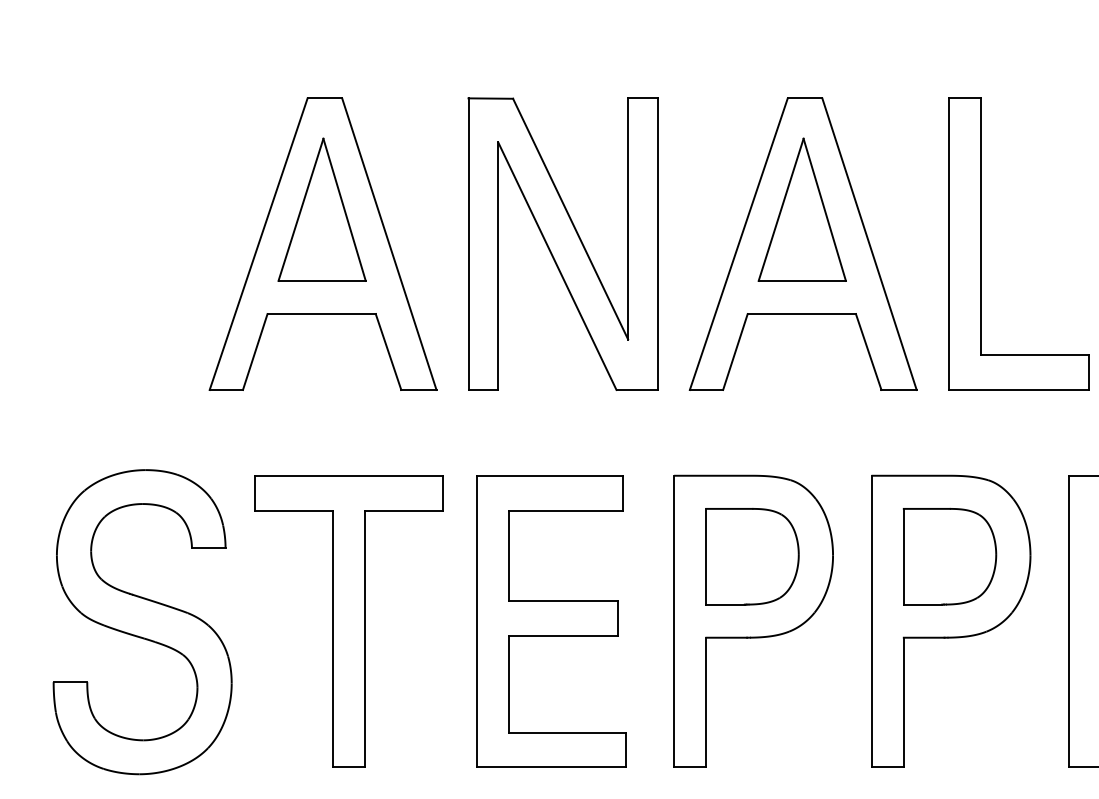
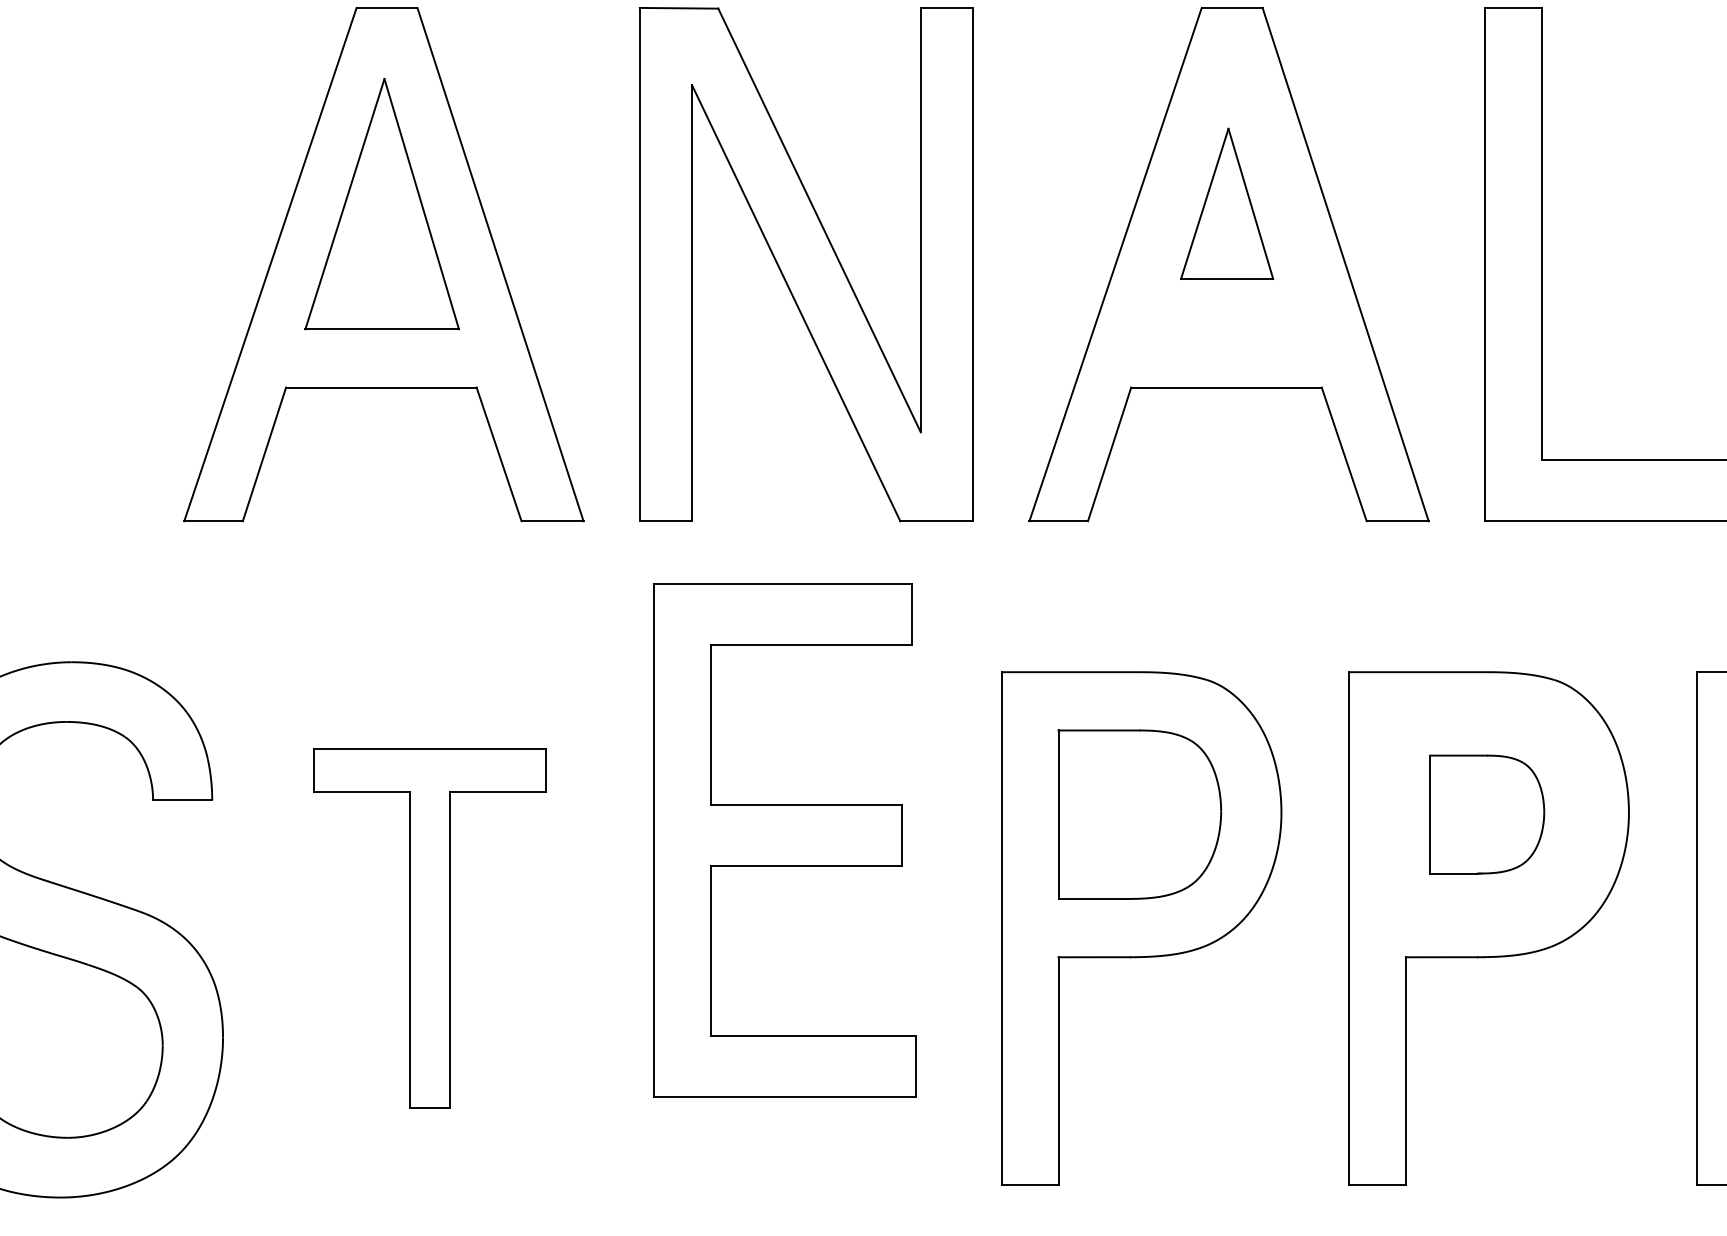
part: (801, 209) -> (1225, 203), size x0.6
part: (949, 556) -> (1486, 814), size x0.7
part: (348, 621) -> (428, 928), size x0.7
part: (551, 621) -> (785, 840), moved

